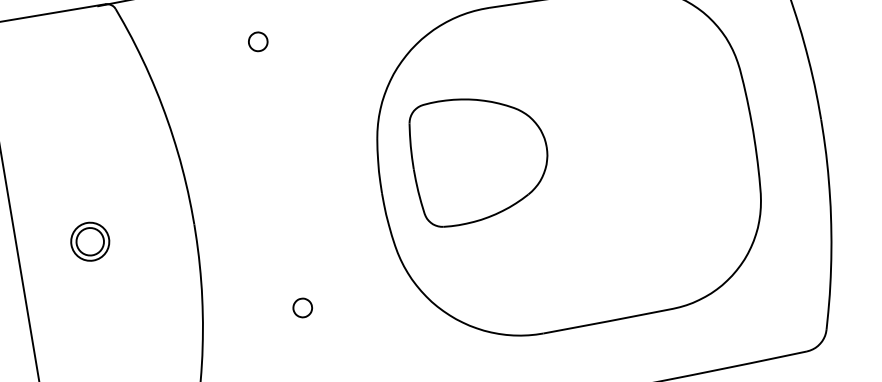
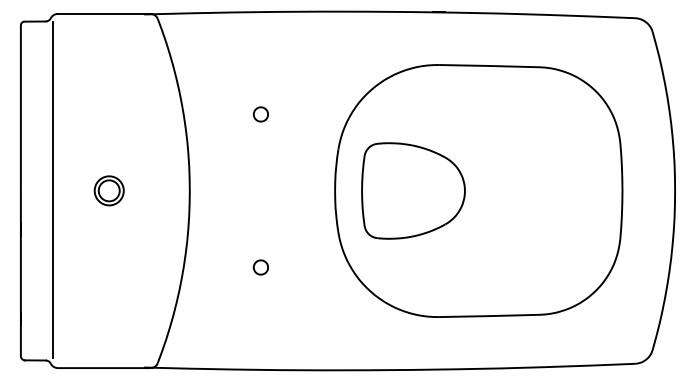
part: (257, 41) -> (260, 114), moved
part: (480, 157) -> (413, 190), moved

